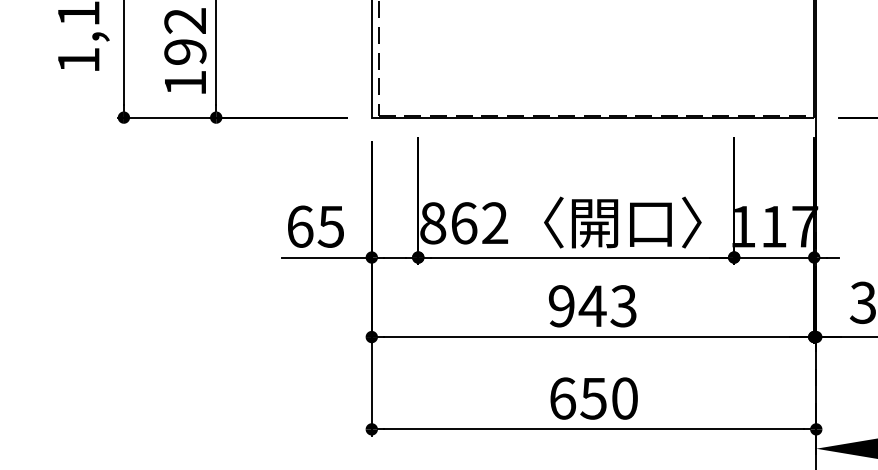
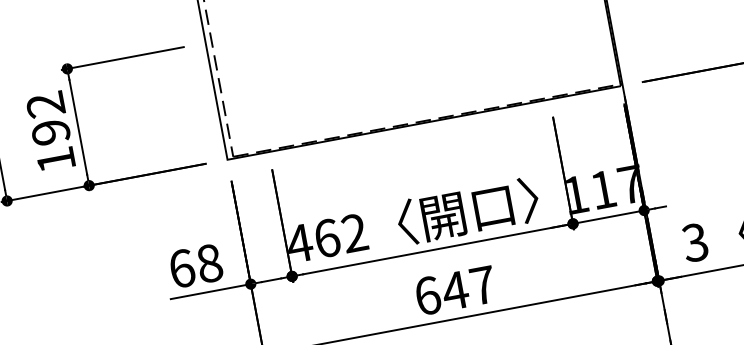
text: (432, 223) -> (299, 243), 862 -> 462
text: (330, 226) -> (208, 263), 65 -> 68
text: (592, 306) -> (455, 290), 943 -> 647

